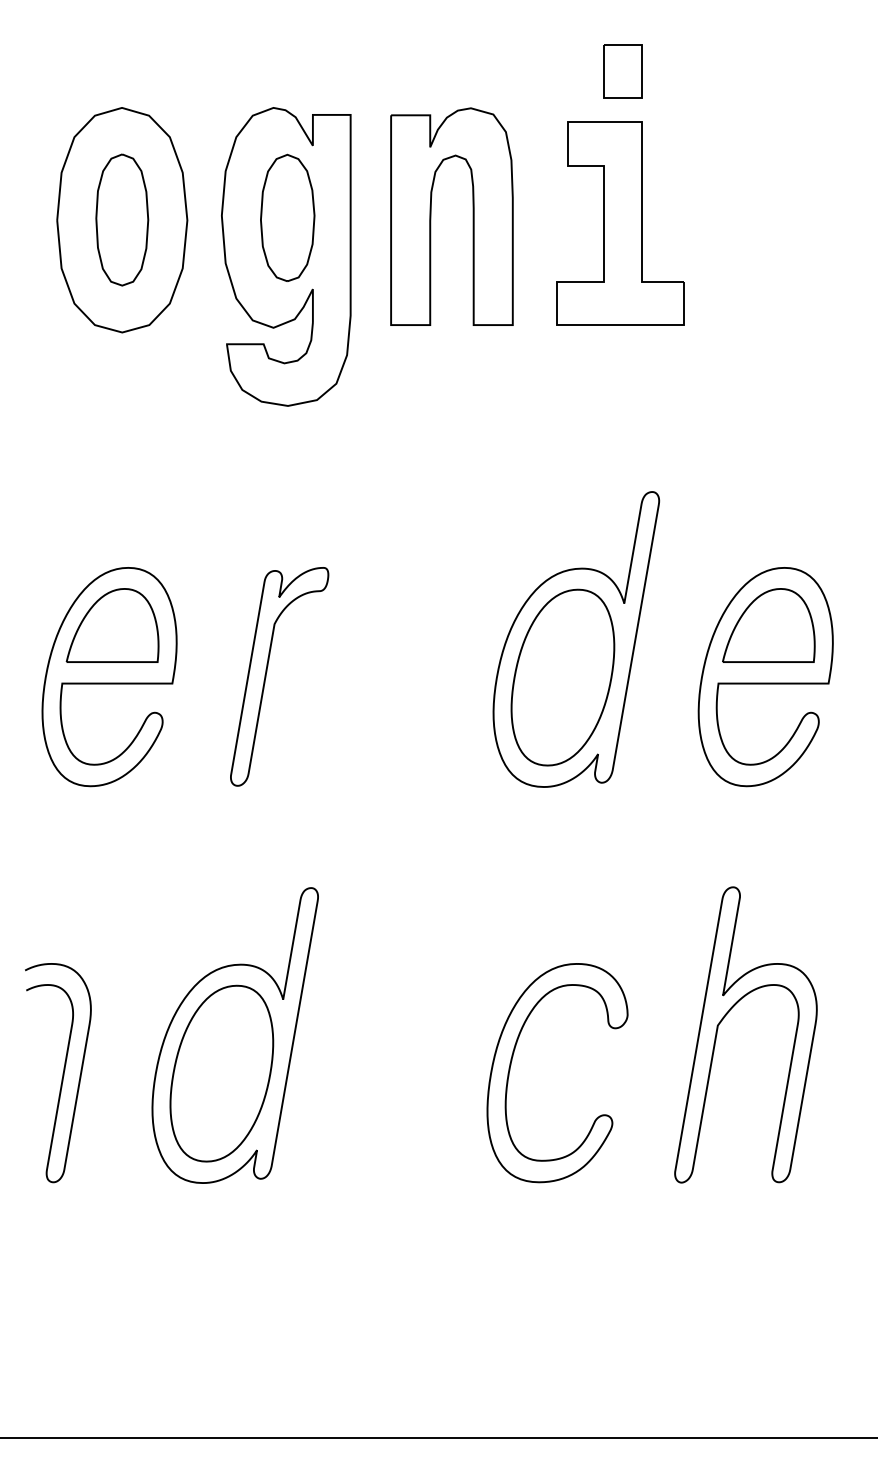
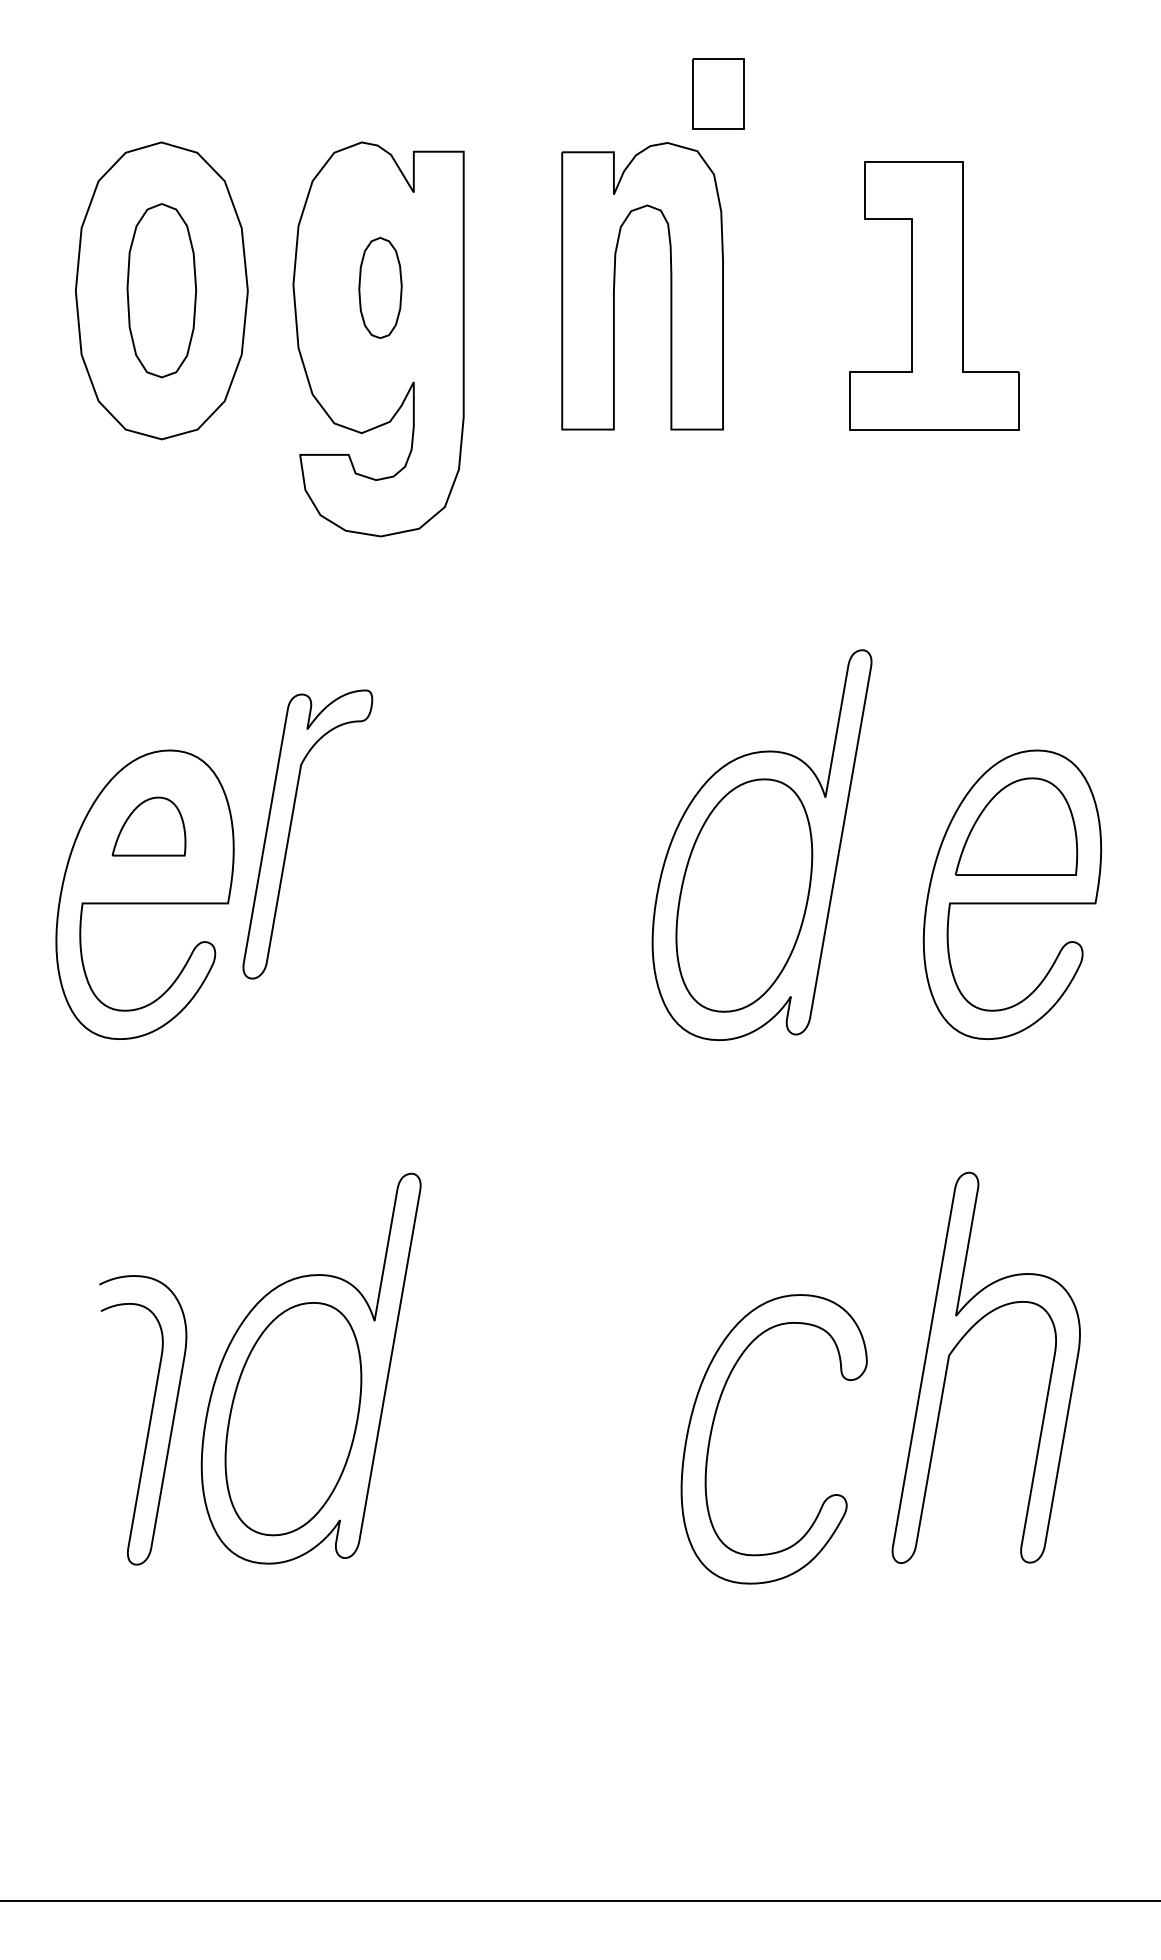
part: (622, 70) -> (718, 93), moved
part: (431, 215) -> (615, 284), moved
part: (287, 217) -> (380, 287), size x0.6
part: (620, 223) -> (934, 295), moved
part: (112, 625) -> (148, 826), size x0.6
part: (266, 676) -> (290, 833), moved
part: (511, 1063) -> (713, 1426), moved
curve: (63, 1073) -> (149, 1420), moved

